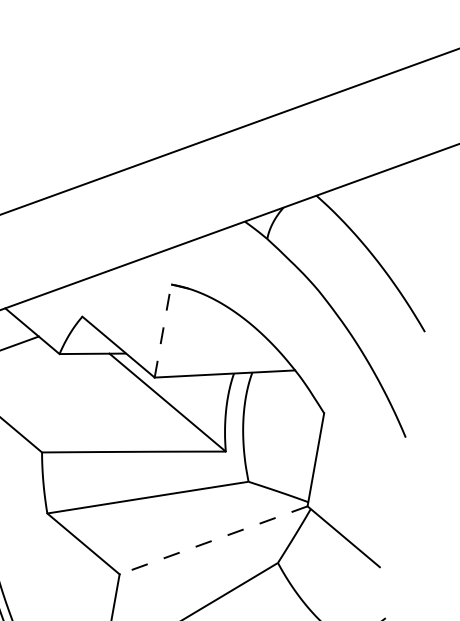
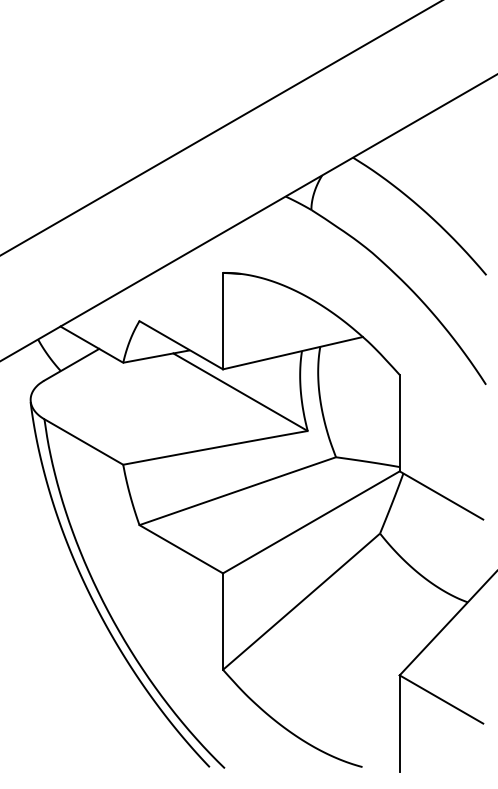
line: (163, 330) -> (223, 320), dashed -> solid
line: (212, 540) -> (310, 522), dashed -> solid

